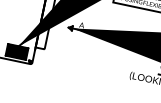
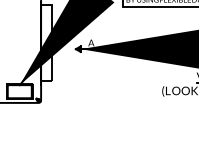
hatch: (16, 51) -> (19, 91), removed

